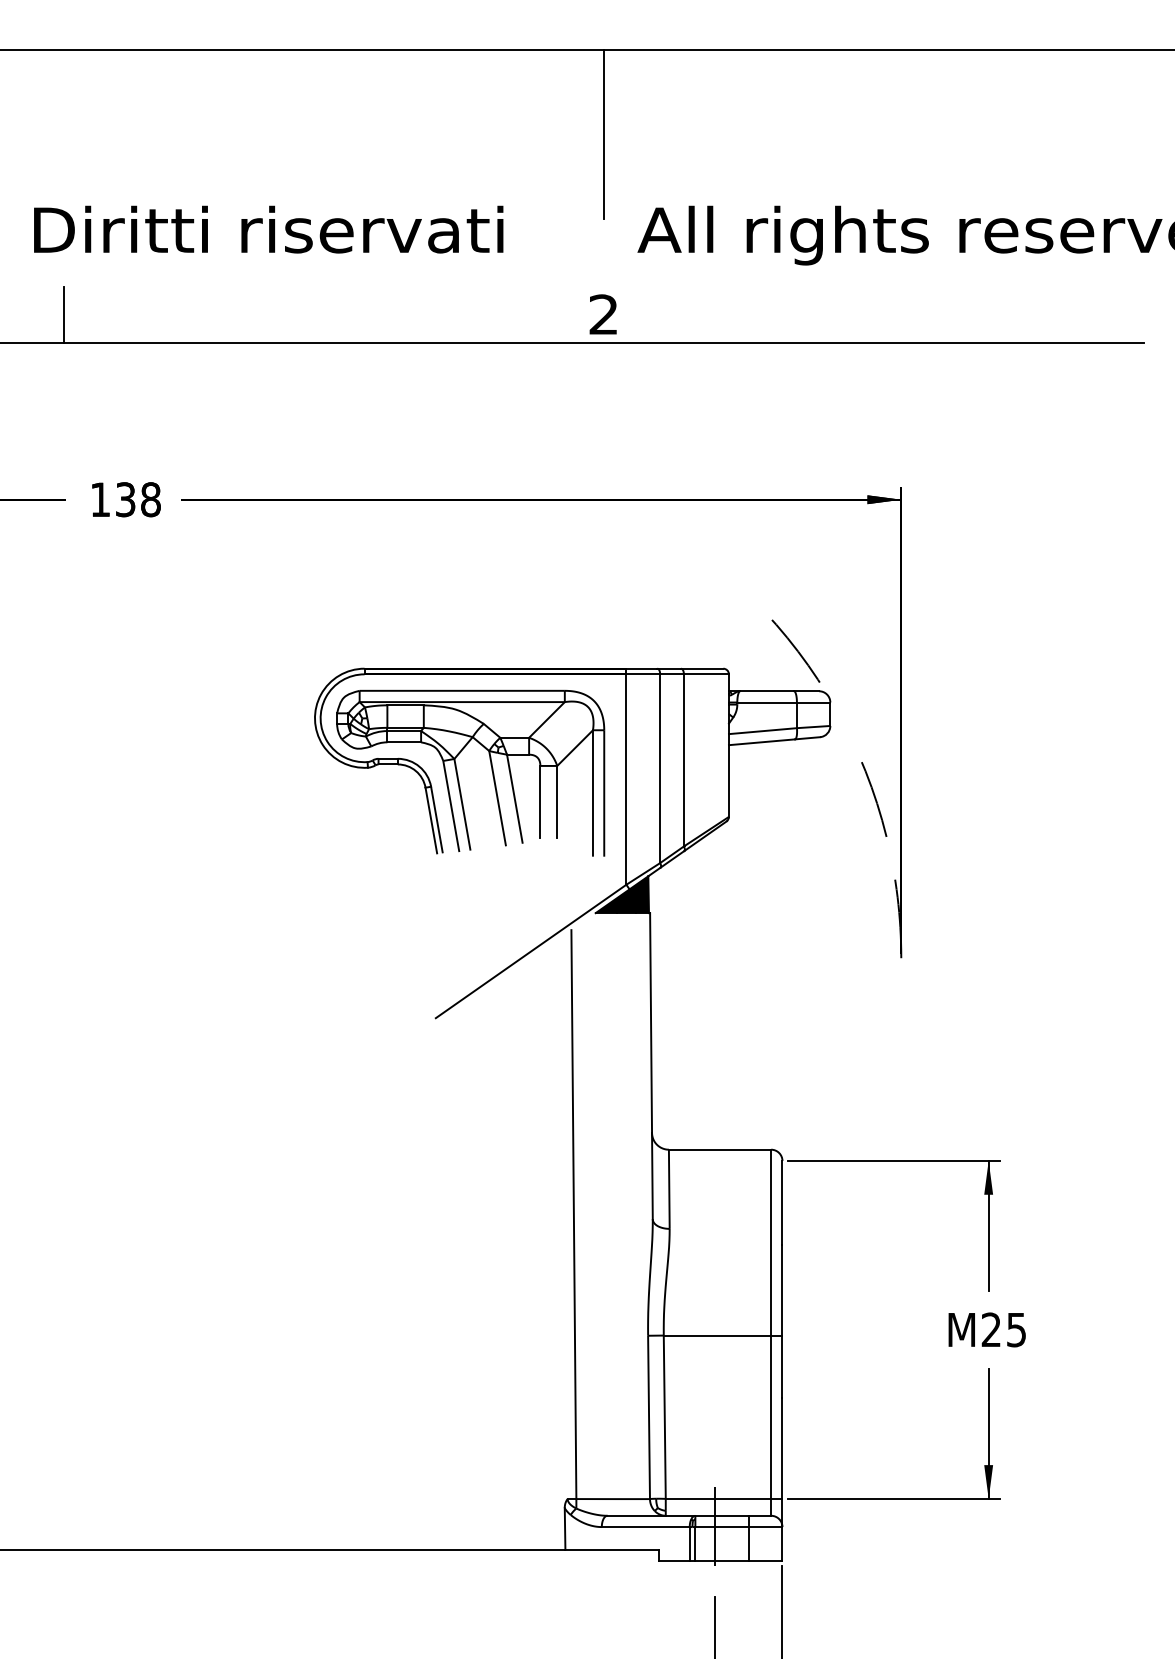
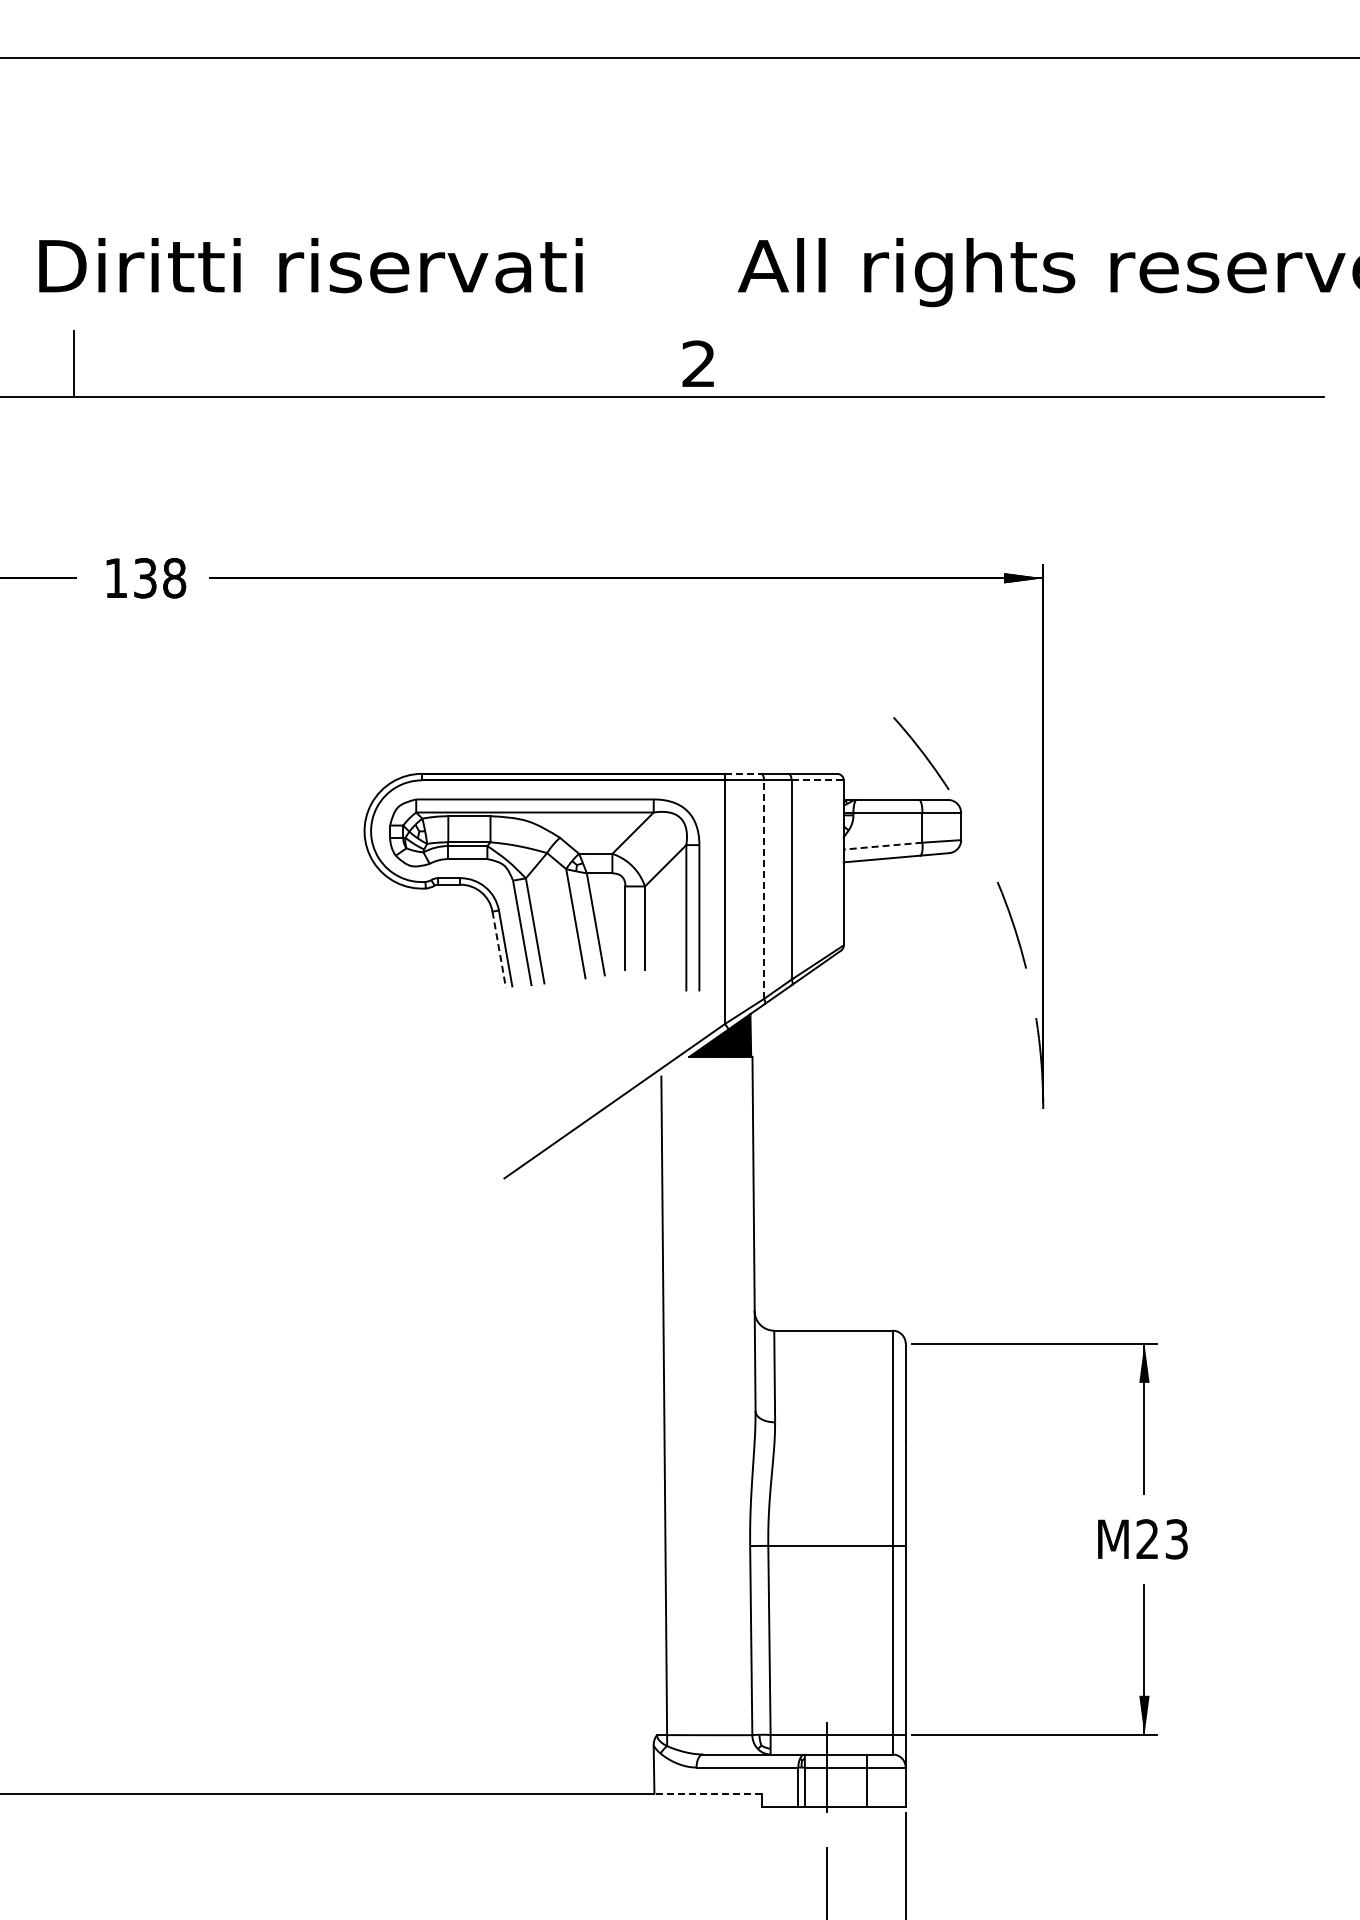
line: (604, 134) -> (699, 155), removed
line: (641, 668) -> (742, 773), solid -> dashed
line: (707, 674) -> (818, 780), solid -> dashed
line: (763, 731) -> (883, 846), solid -> dashed
line: (660, 768) -> (764, 889), solid -> dashed
line: (431, 820) -> (499, 949), solid -> dashed
text: (1016, 1330) -> (1176, 1539), M25 -> M23
line: (612, 1549) -> (708, 1793), solid -> dashed

